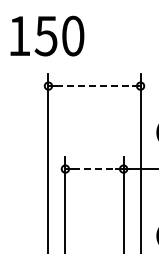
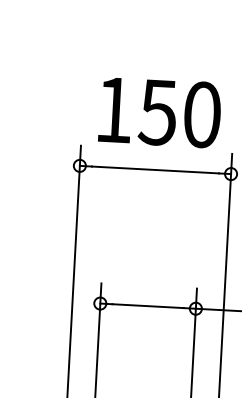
text: (47, 35) -> (160, 111), moved
line: (94, 86) -> (155, 170), dashed -> solid
line: (94, 169) -> (148, 306), dashed -> solid

